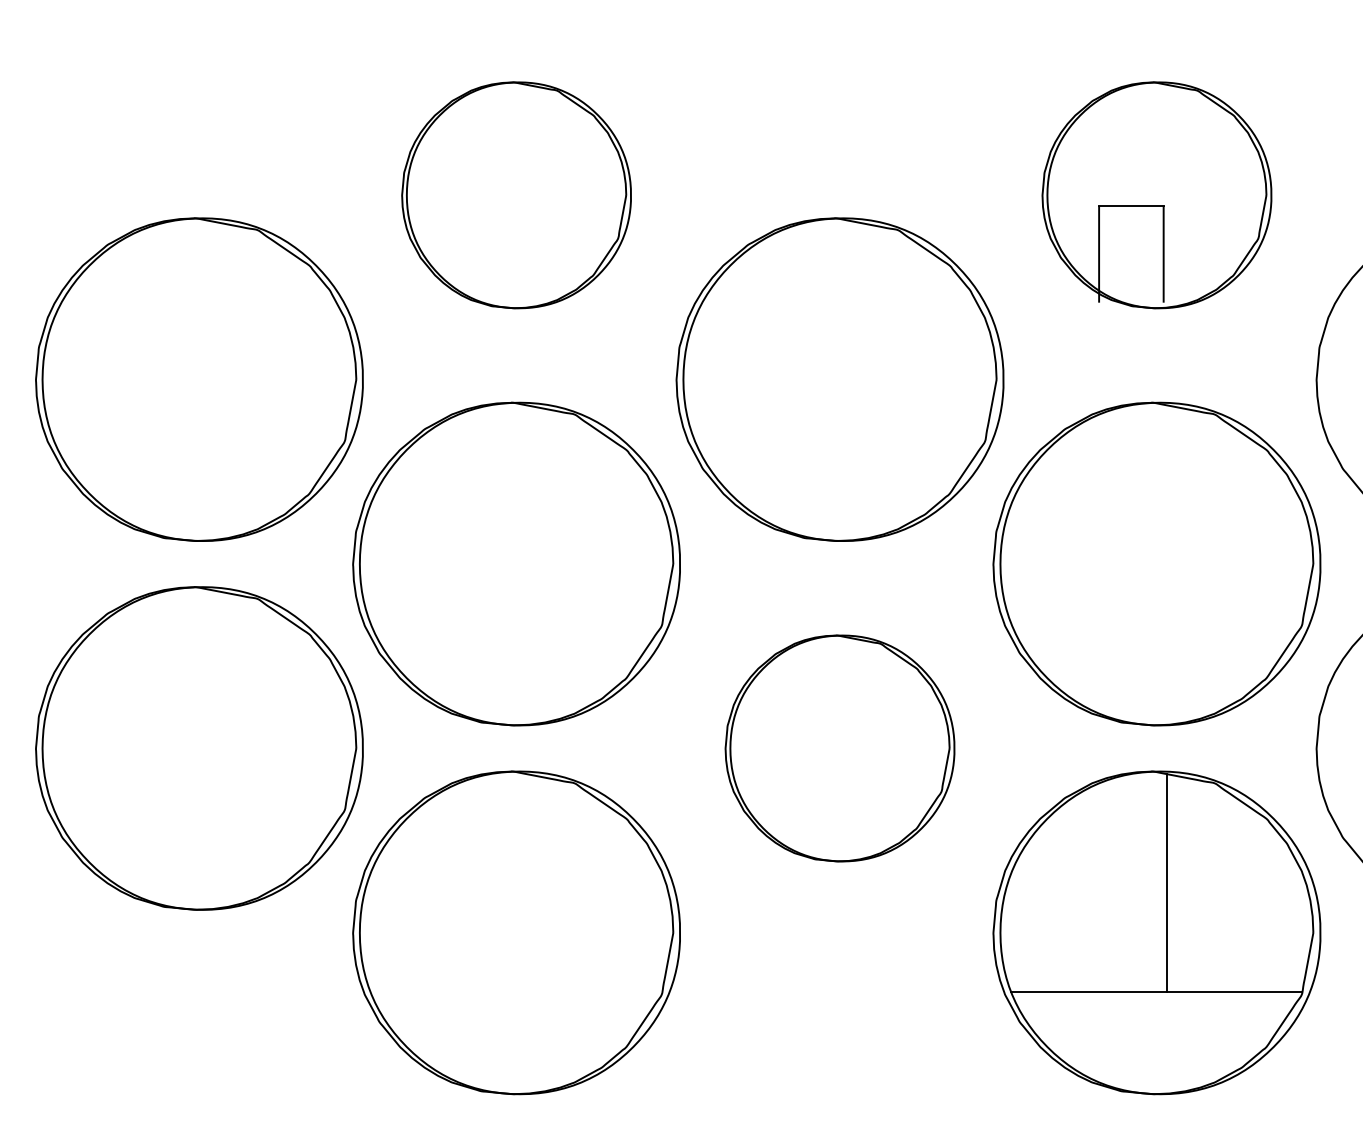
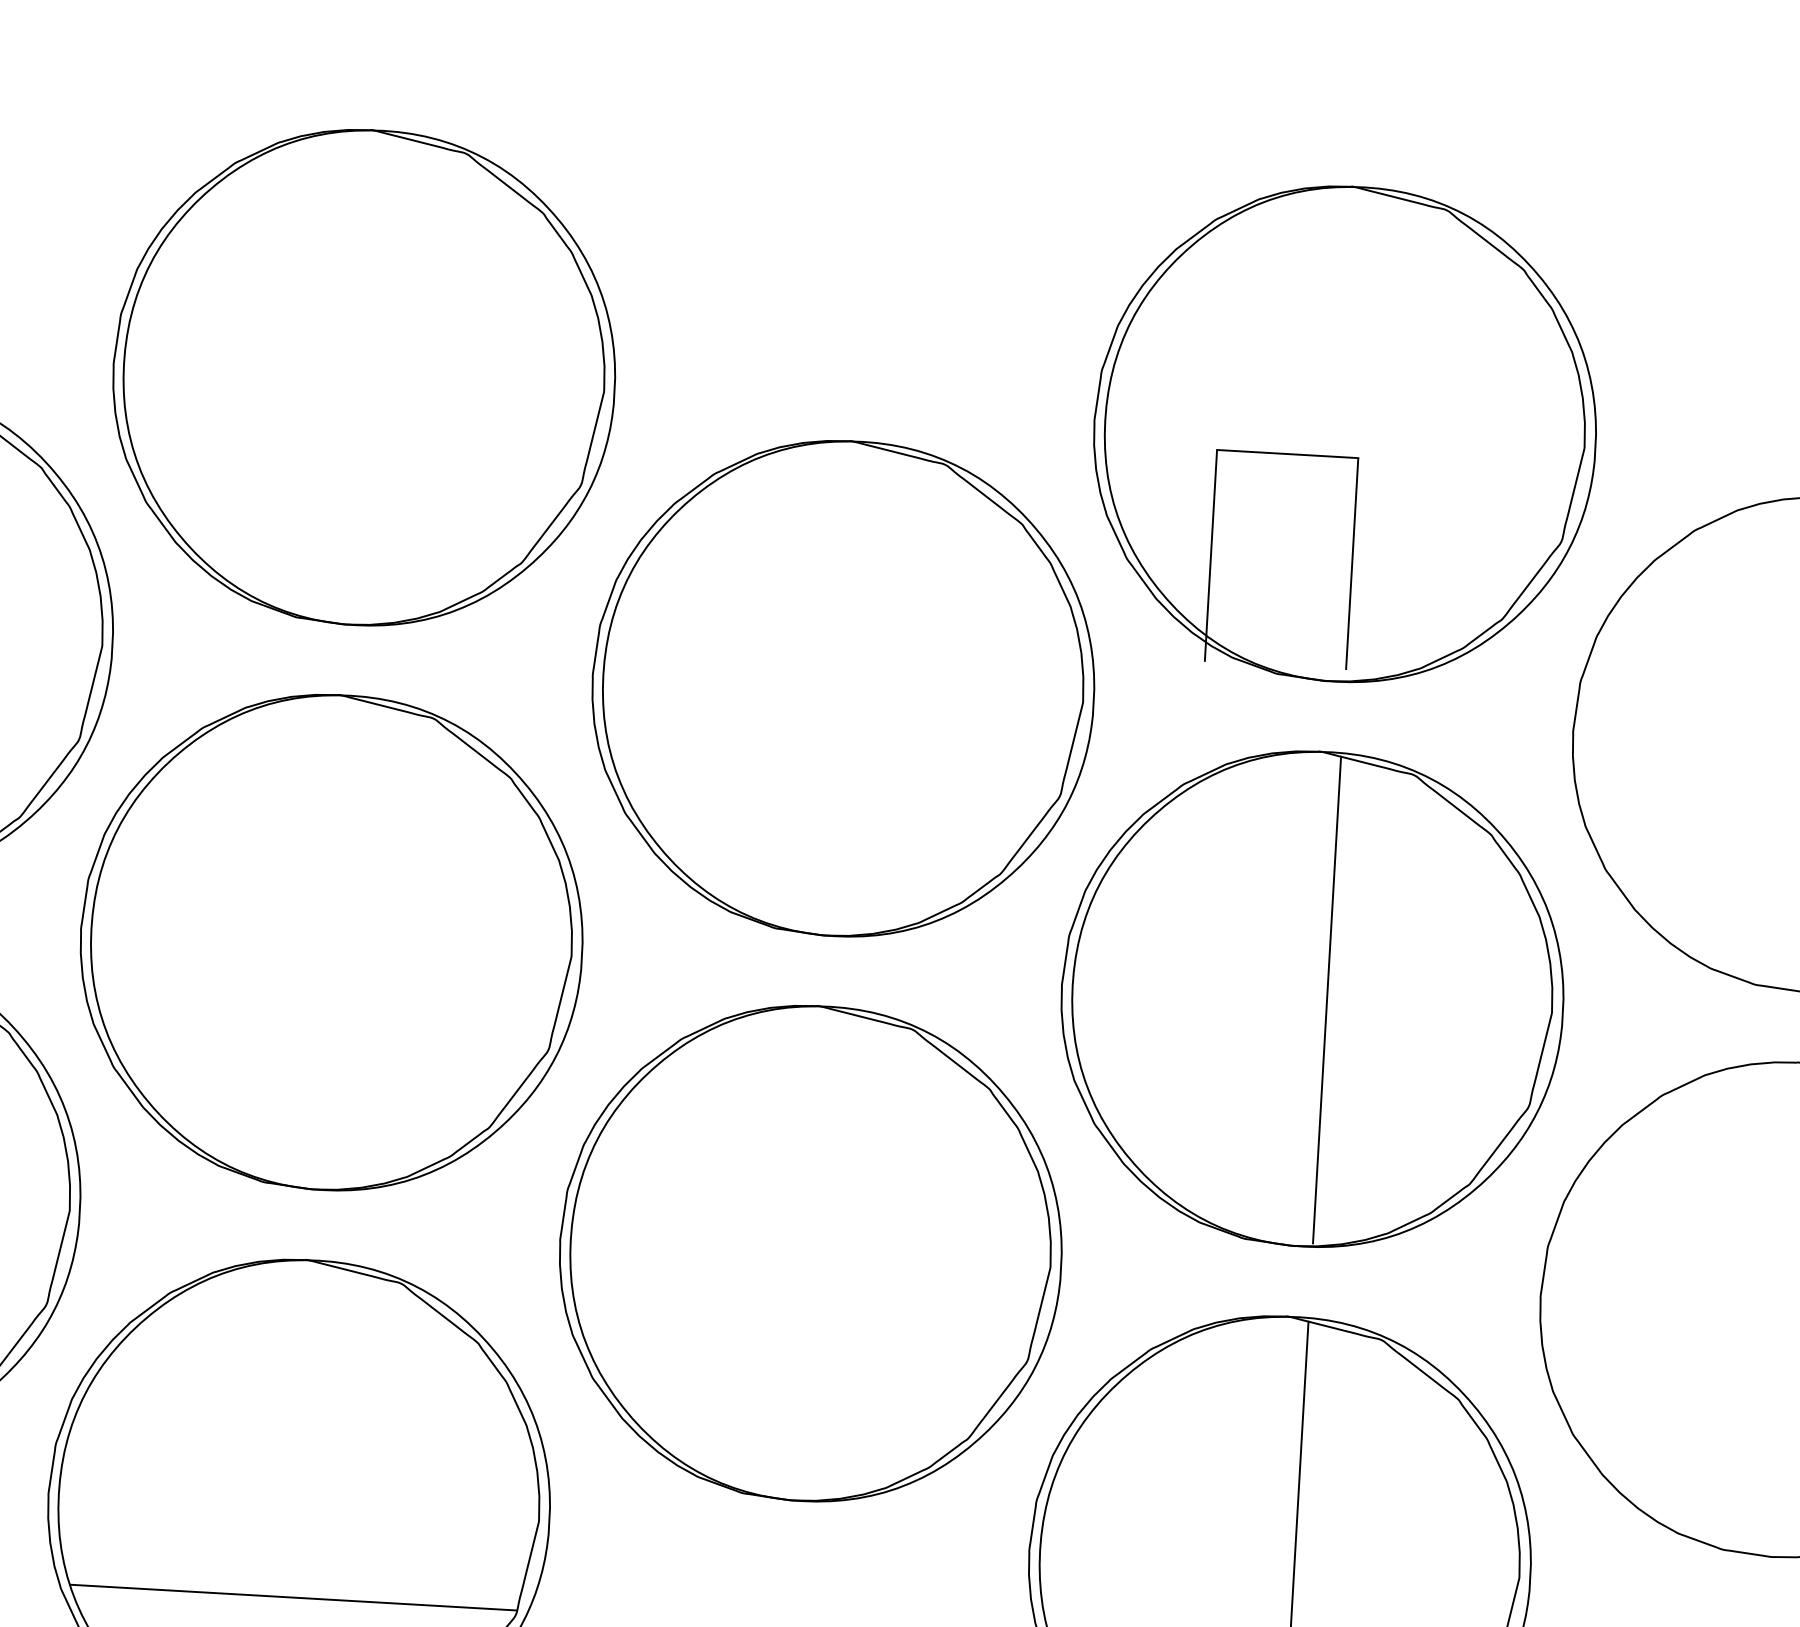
part: (516, 195) -> (363, 378), size x1.43
part: (1156, 195) -> (1344, 434), size x1.43
line: (1166, 563) -> (1327, 999), added
part: (839, 748) -> (809, 1253), size x1.43
line: (516, 991) -> (293, 1597), added

